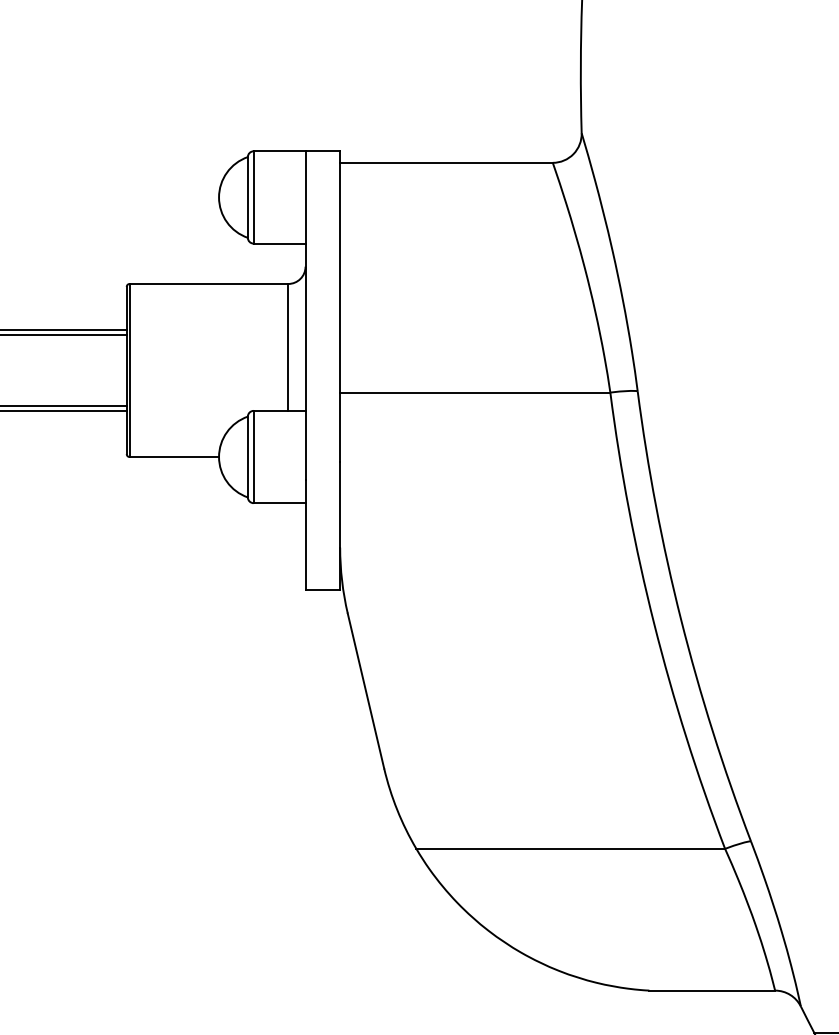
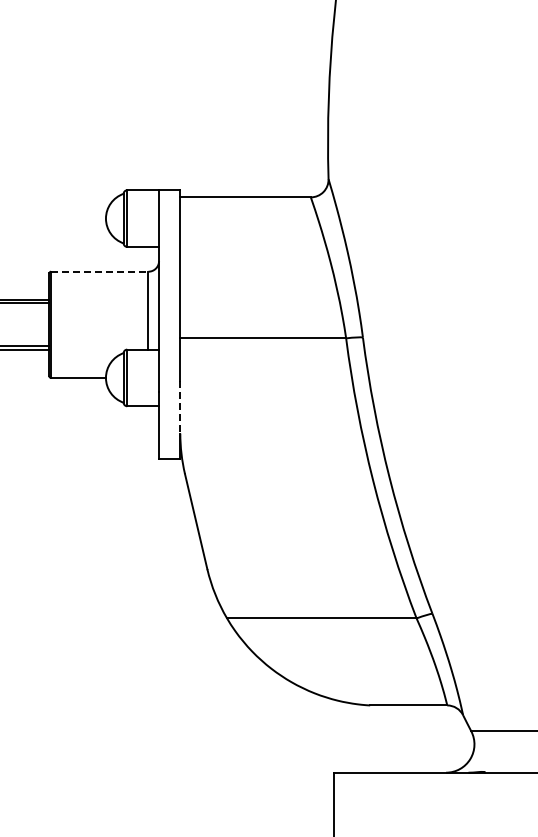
line: (208, 283) -> (99, 271), solid -> dashed
line: (340, 505) -> (180, 407), solid -> dashed

